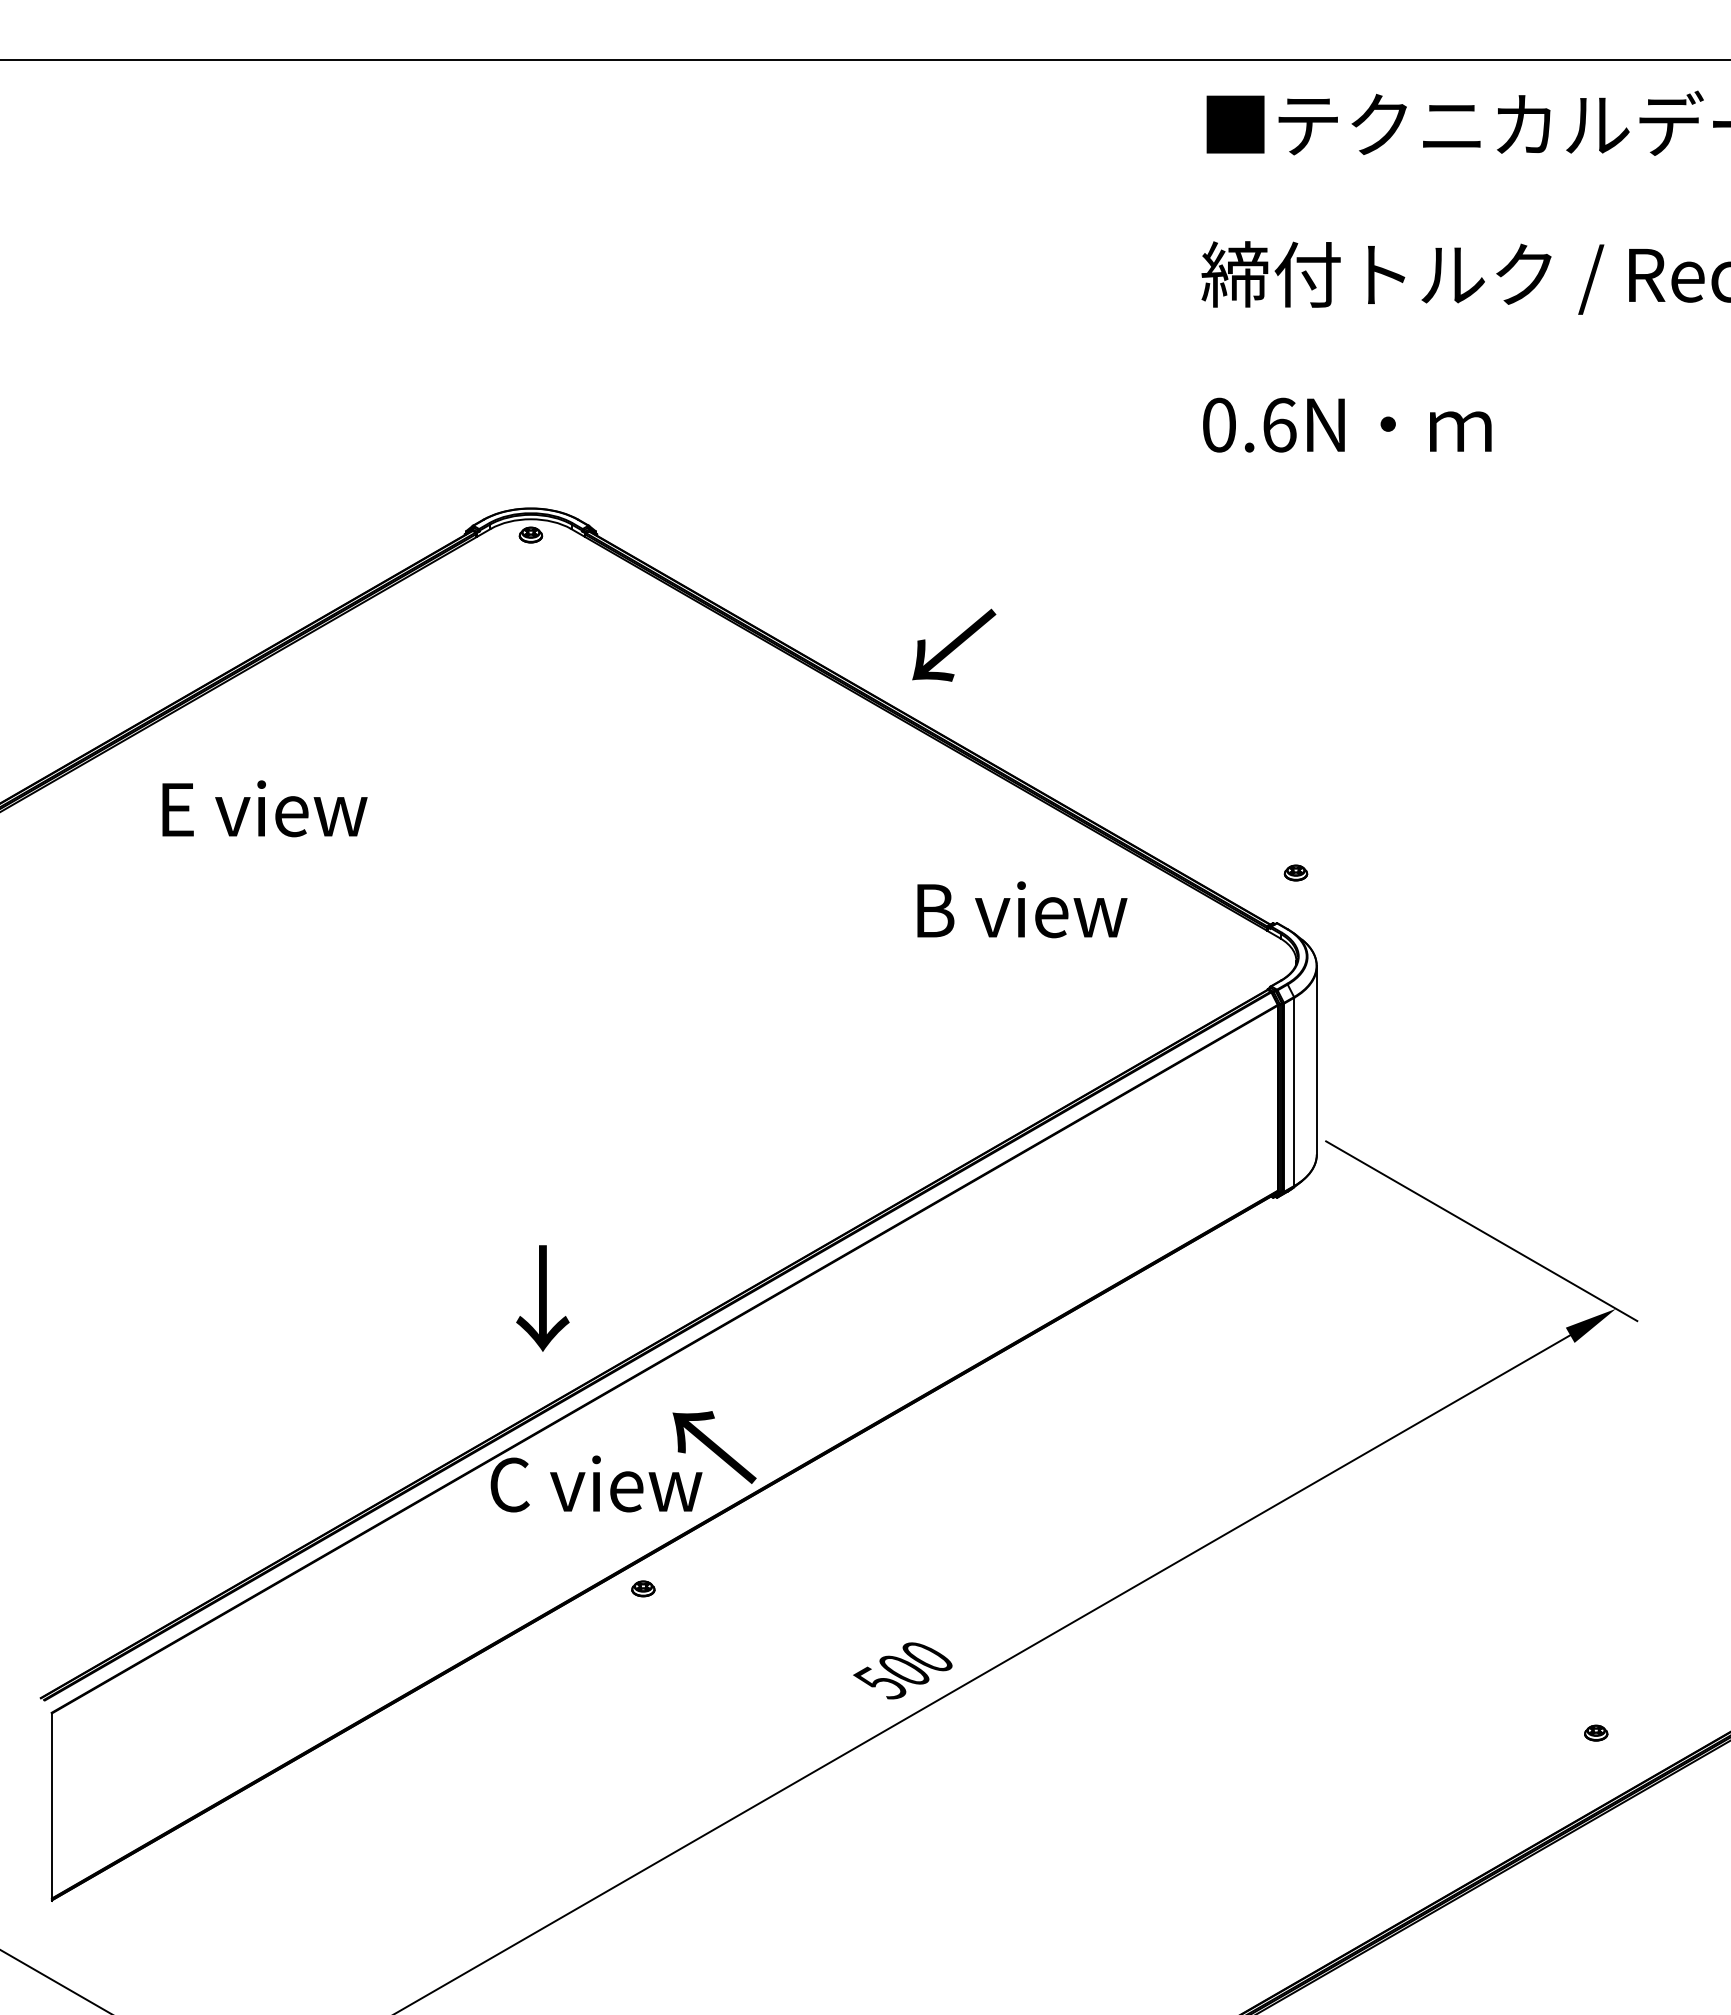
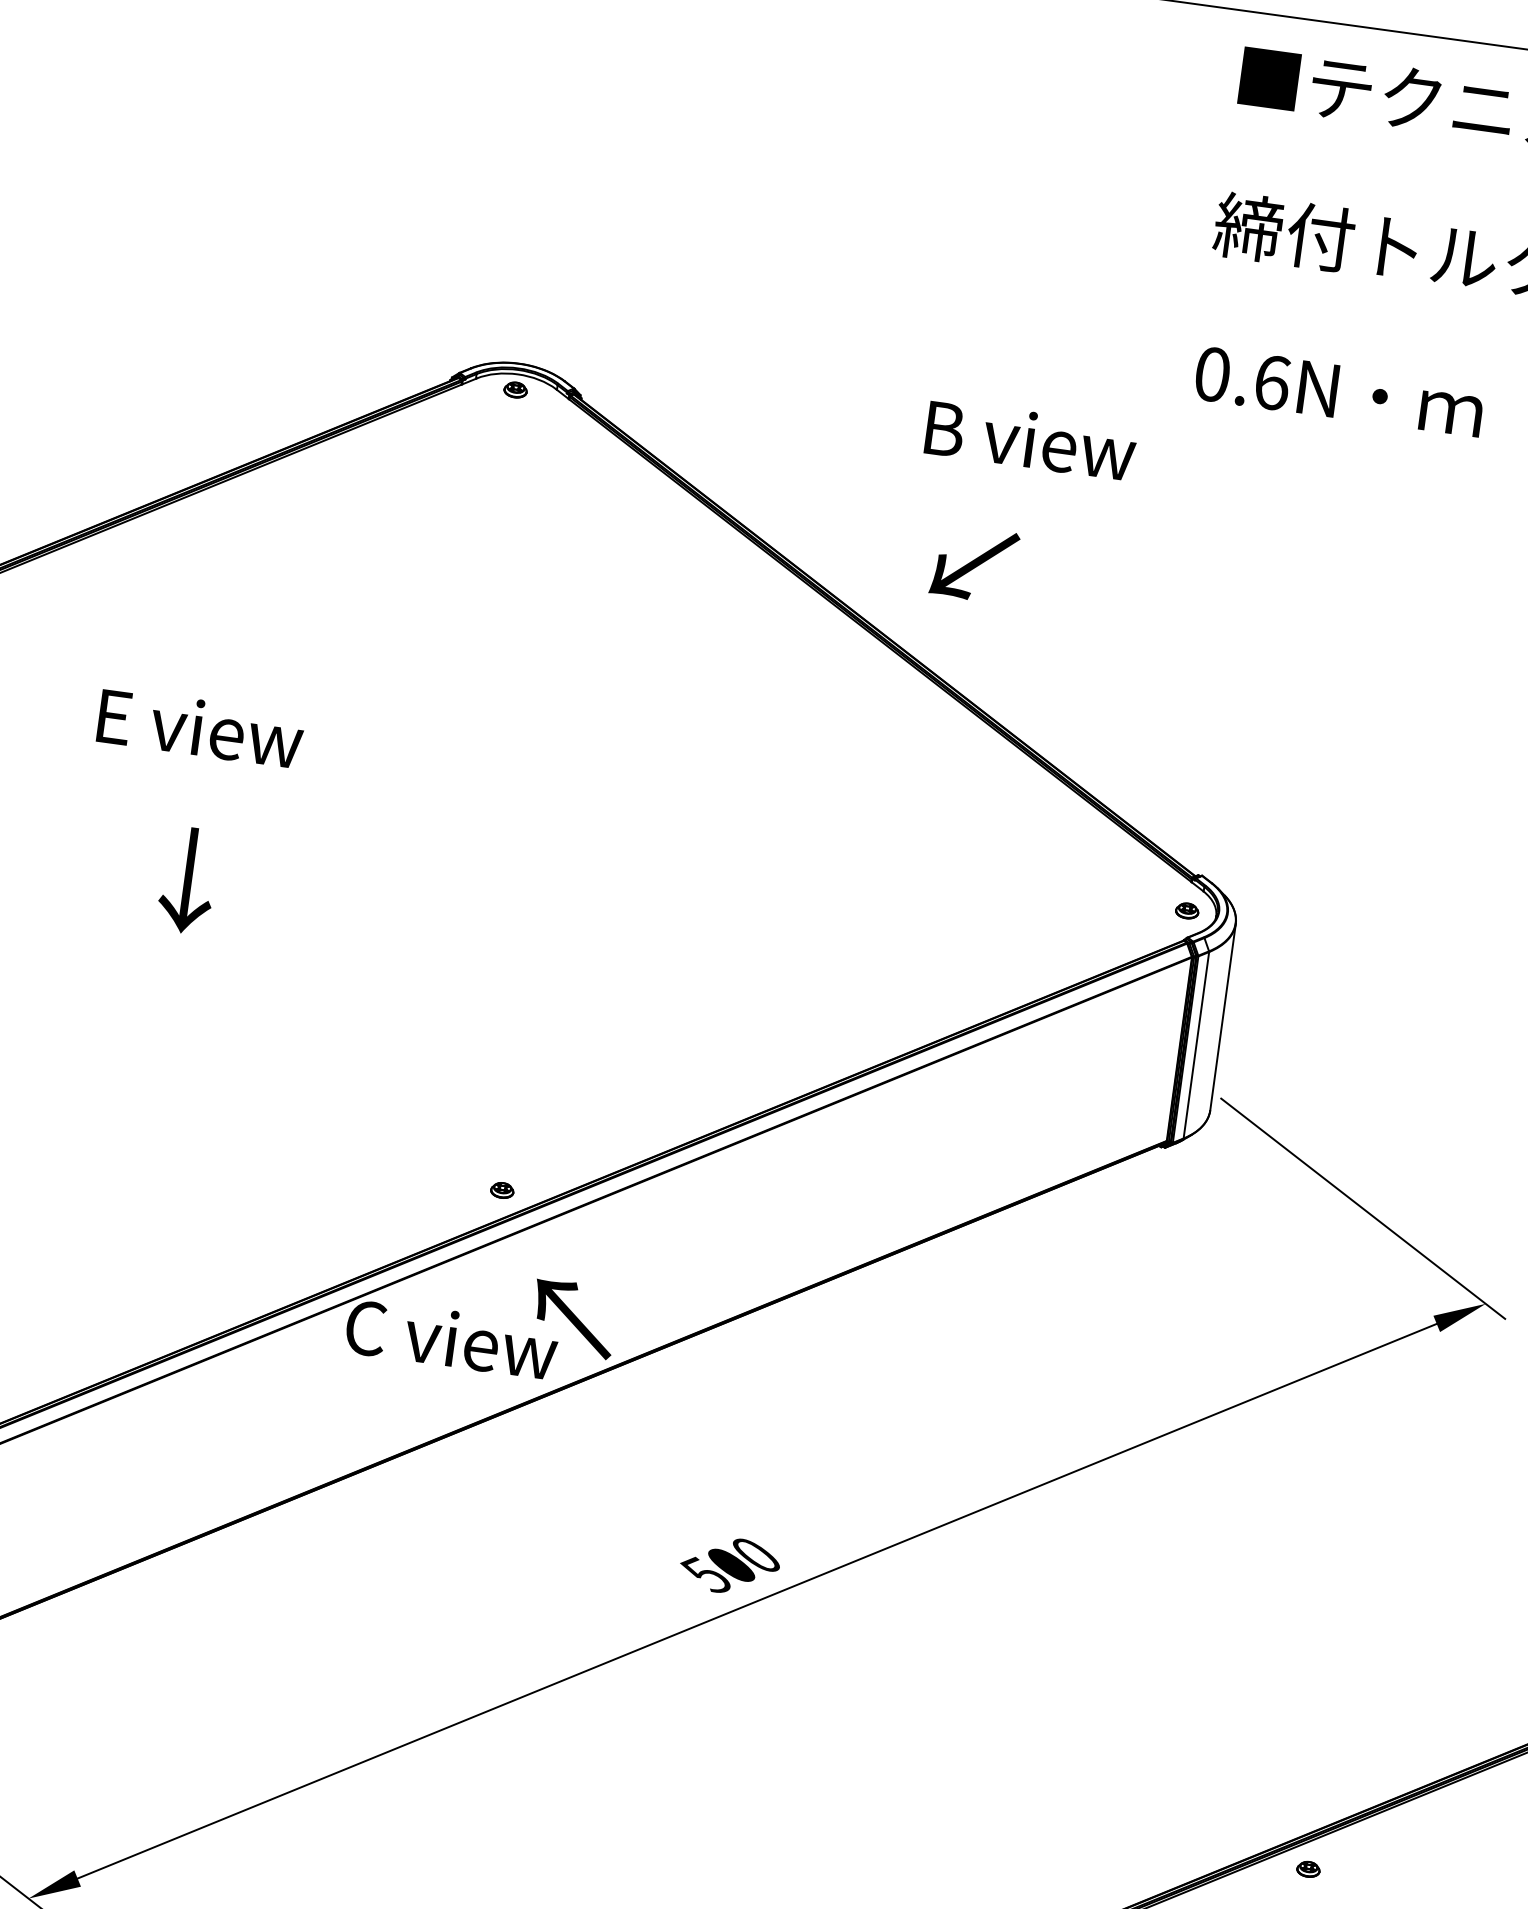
text: (954, 644) -> (974, 563), moved
text: (264, 808) -> (200, 727), moved
part: (1295, 872) -> (1186, 910), moved
text: (1022, 909) -> (1031, 439), moved
text: (542, 1298) -> (187, 880), moved
part: (643, 1588) -> (502, 1190), moved
part: (1596, 1732) -> (1308, 1868), moved

